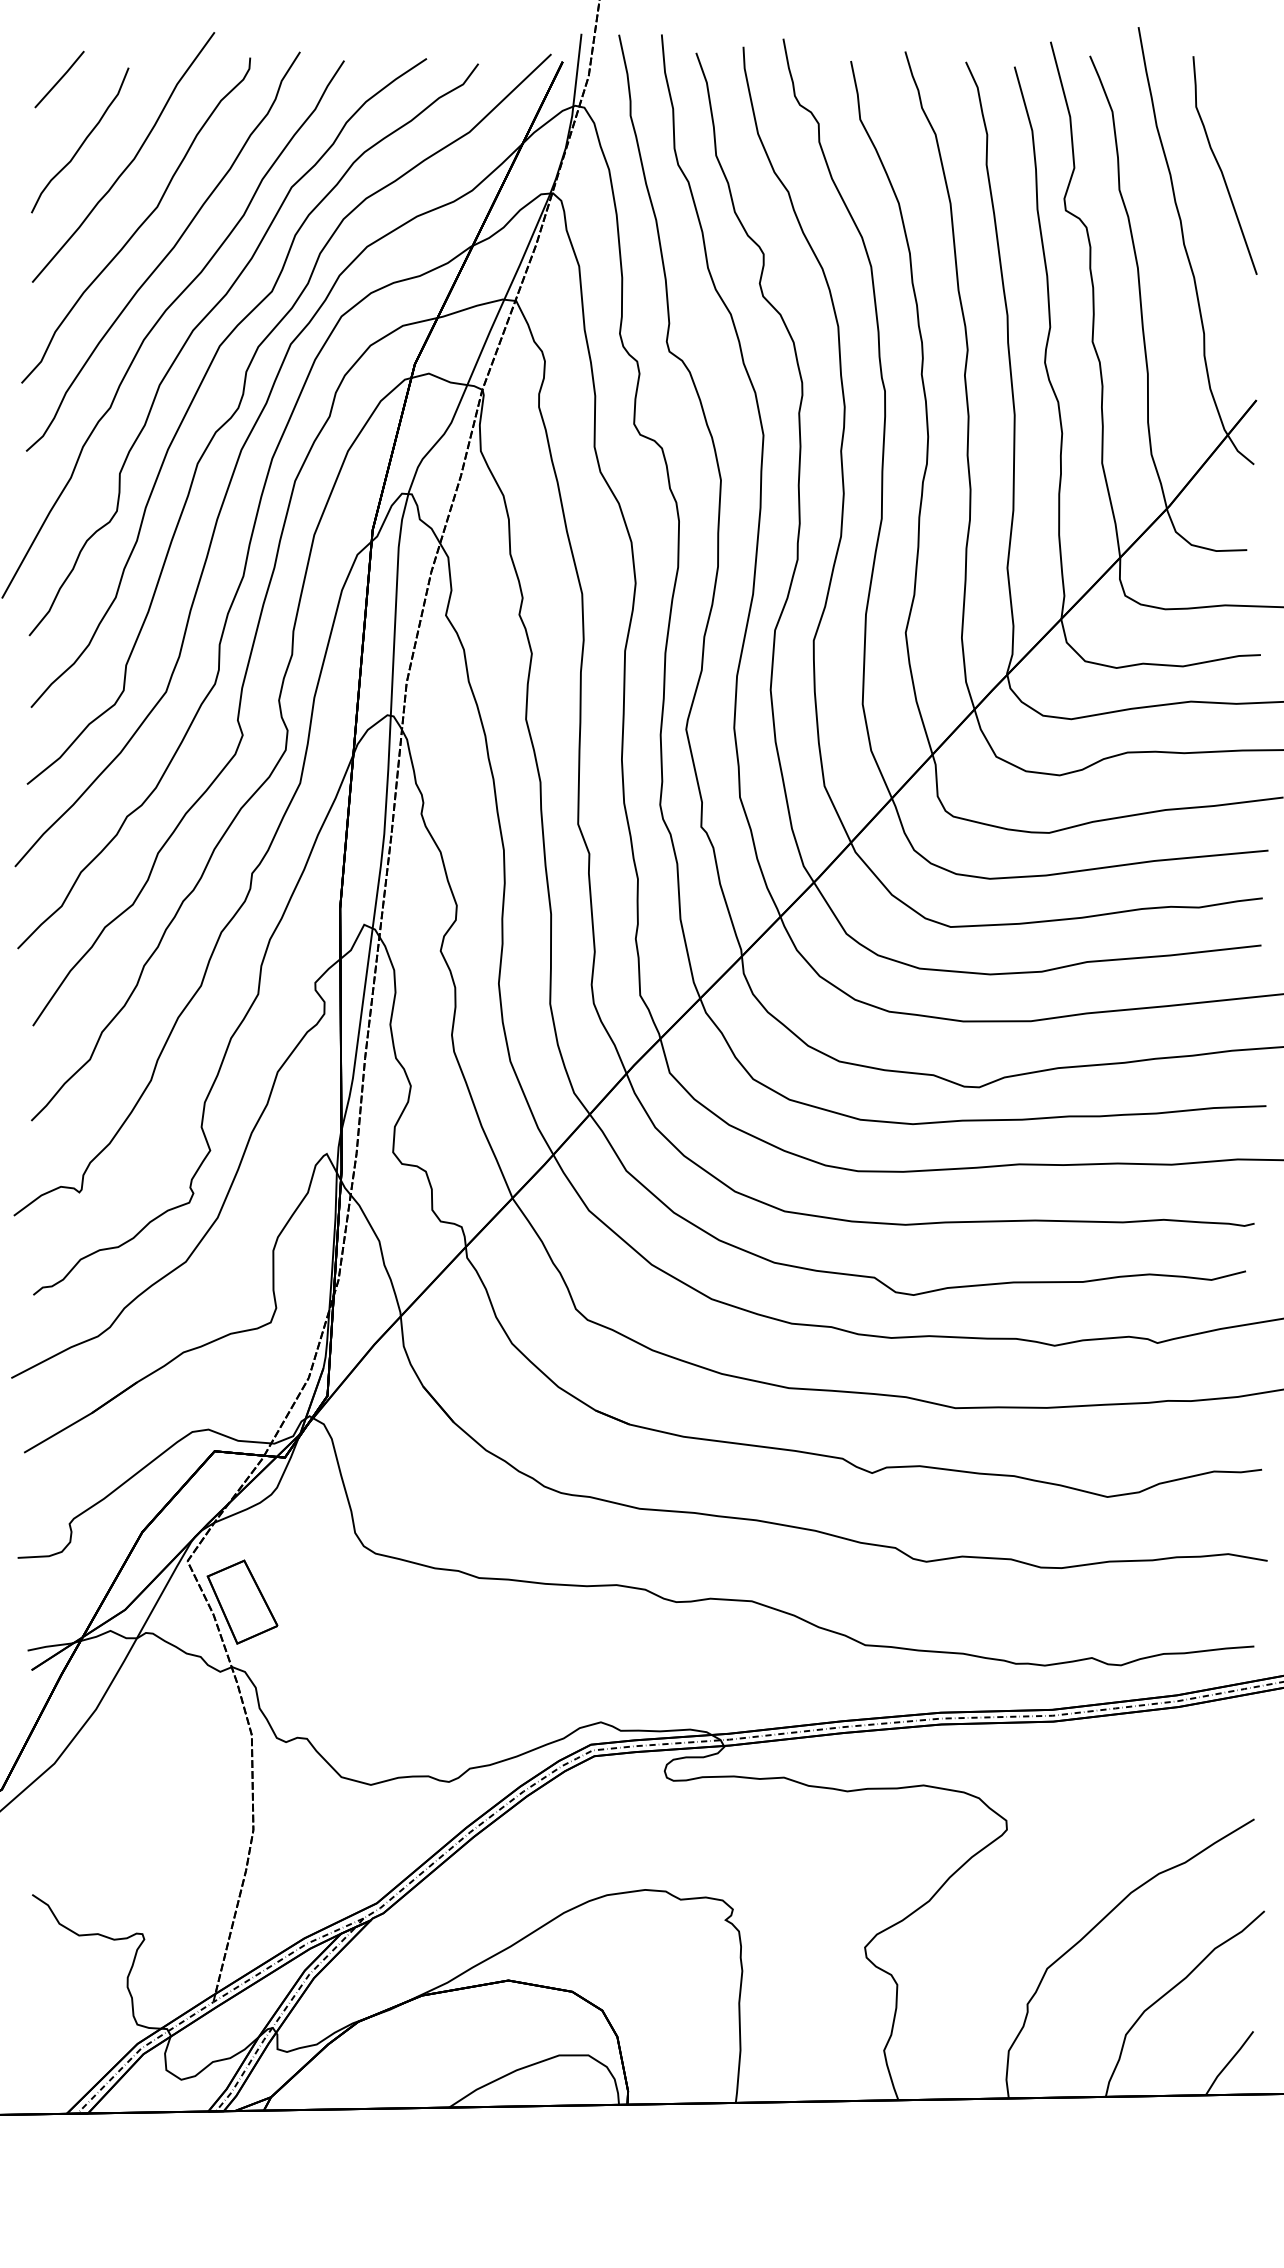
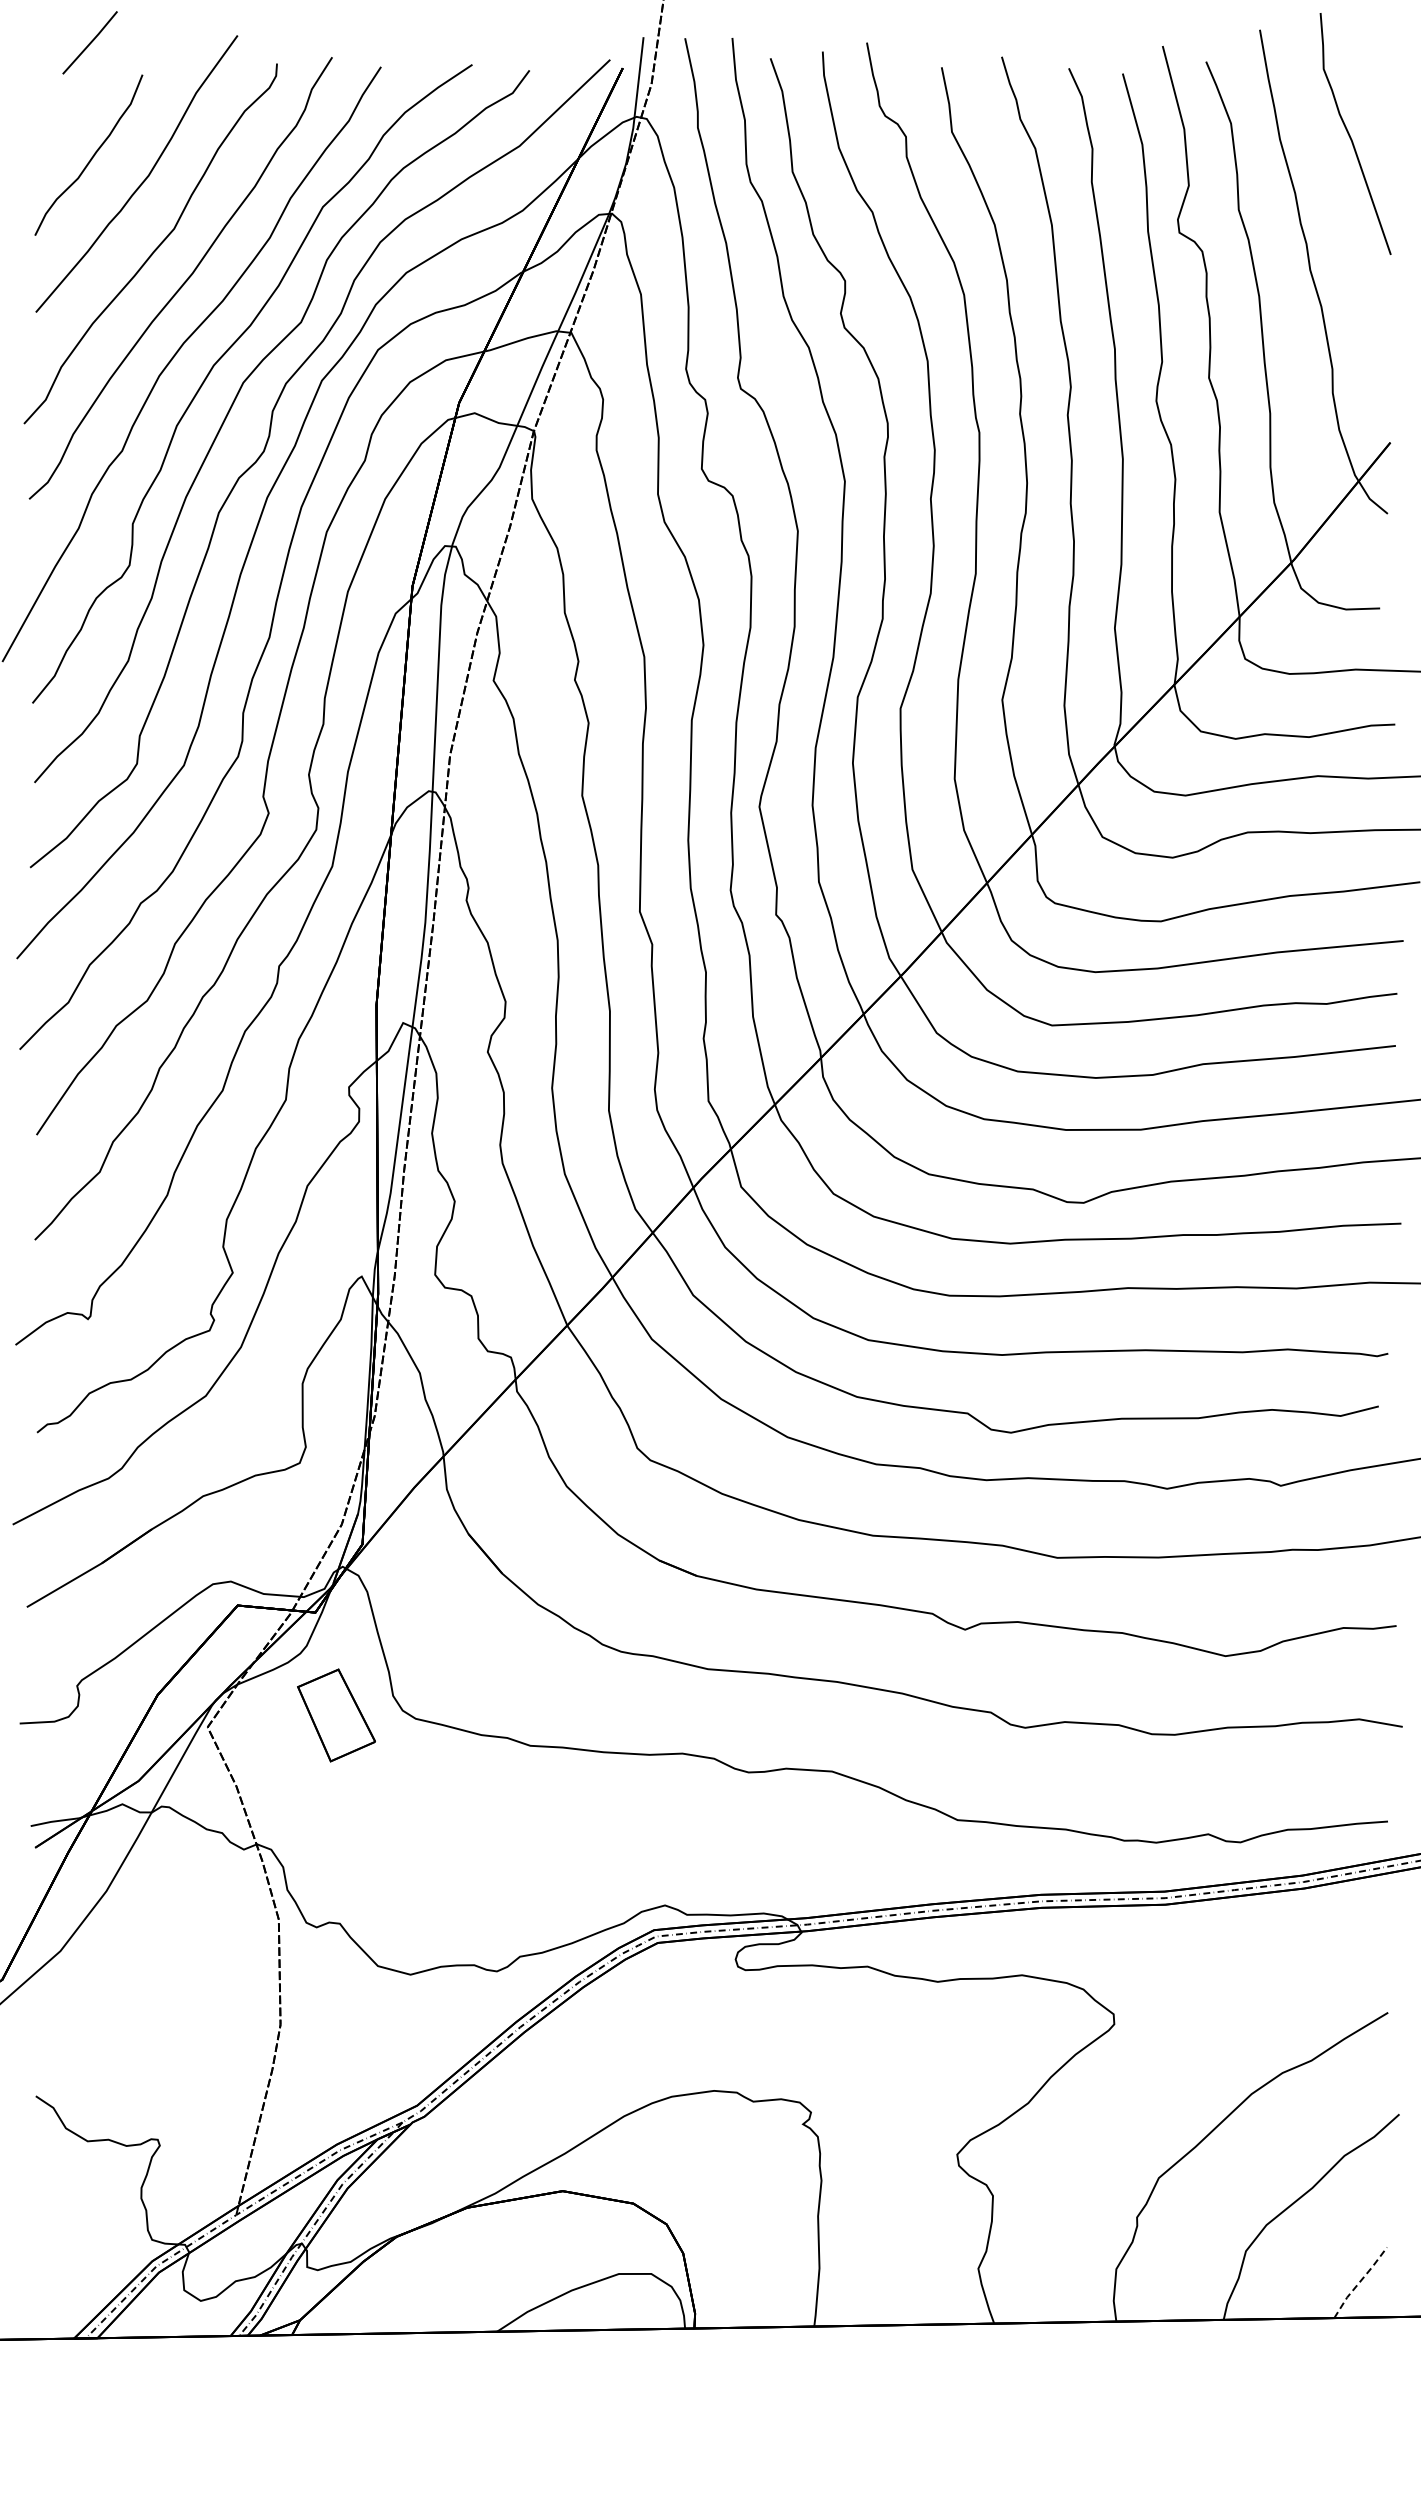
line: (59, 79) -> (89, 42), moved
curve: (1220, 166) -> (1350, 135), moved
part: (242, 1602) -> (336, 1715), moved
line: (1228, 2063) -> (1359, 2282), solid -> dashed

